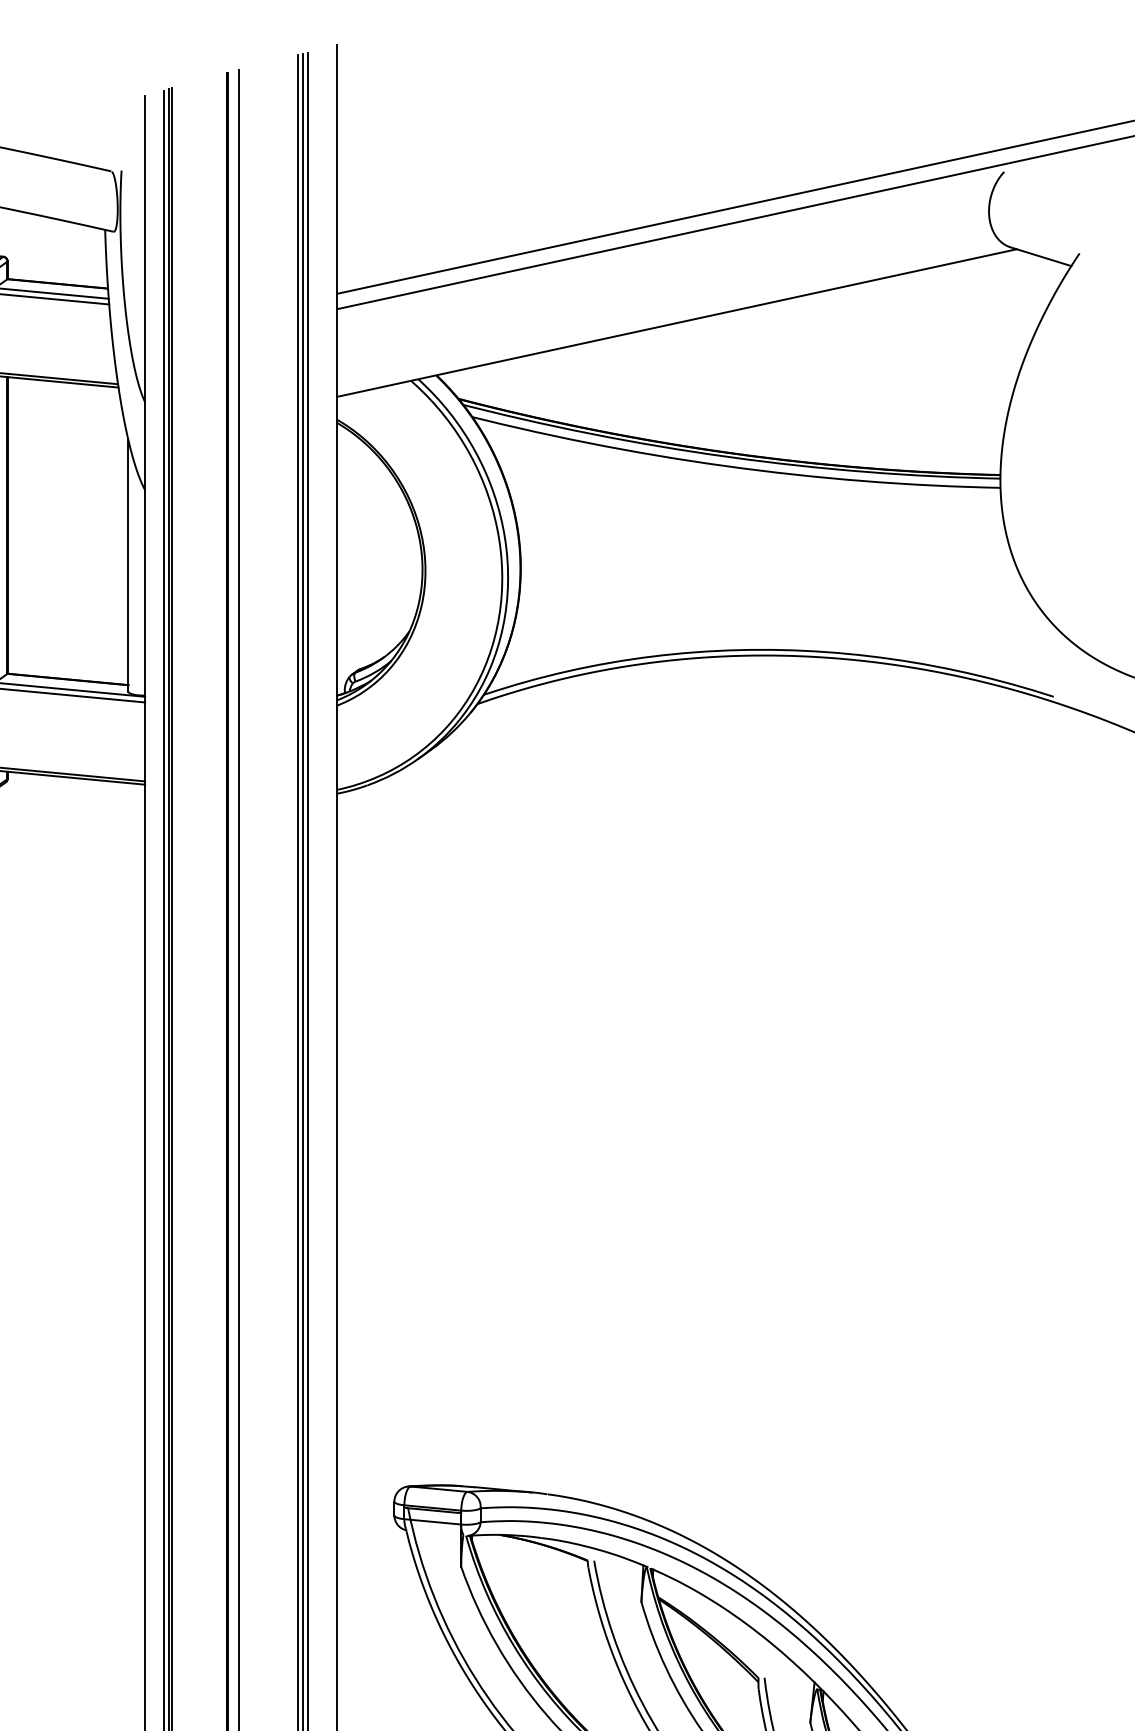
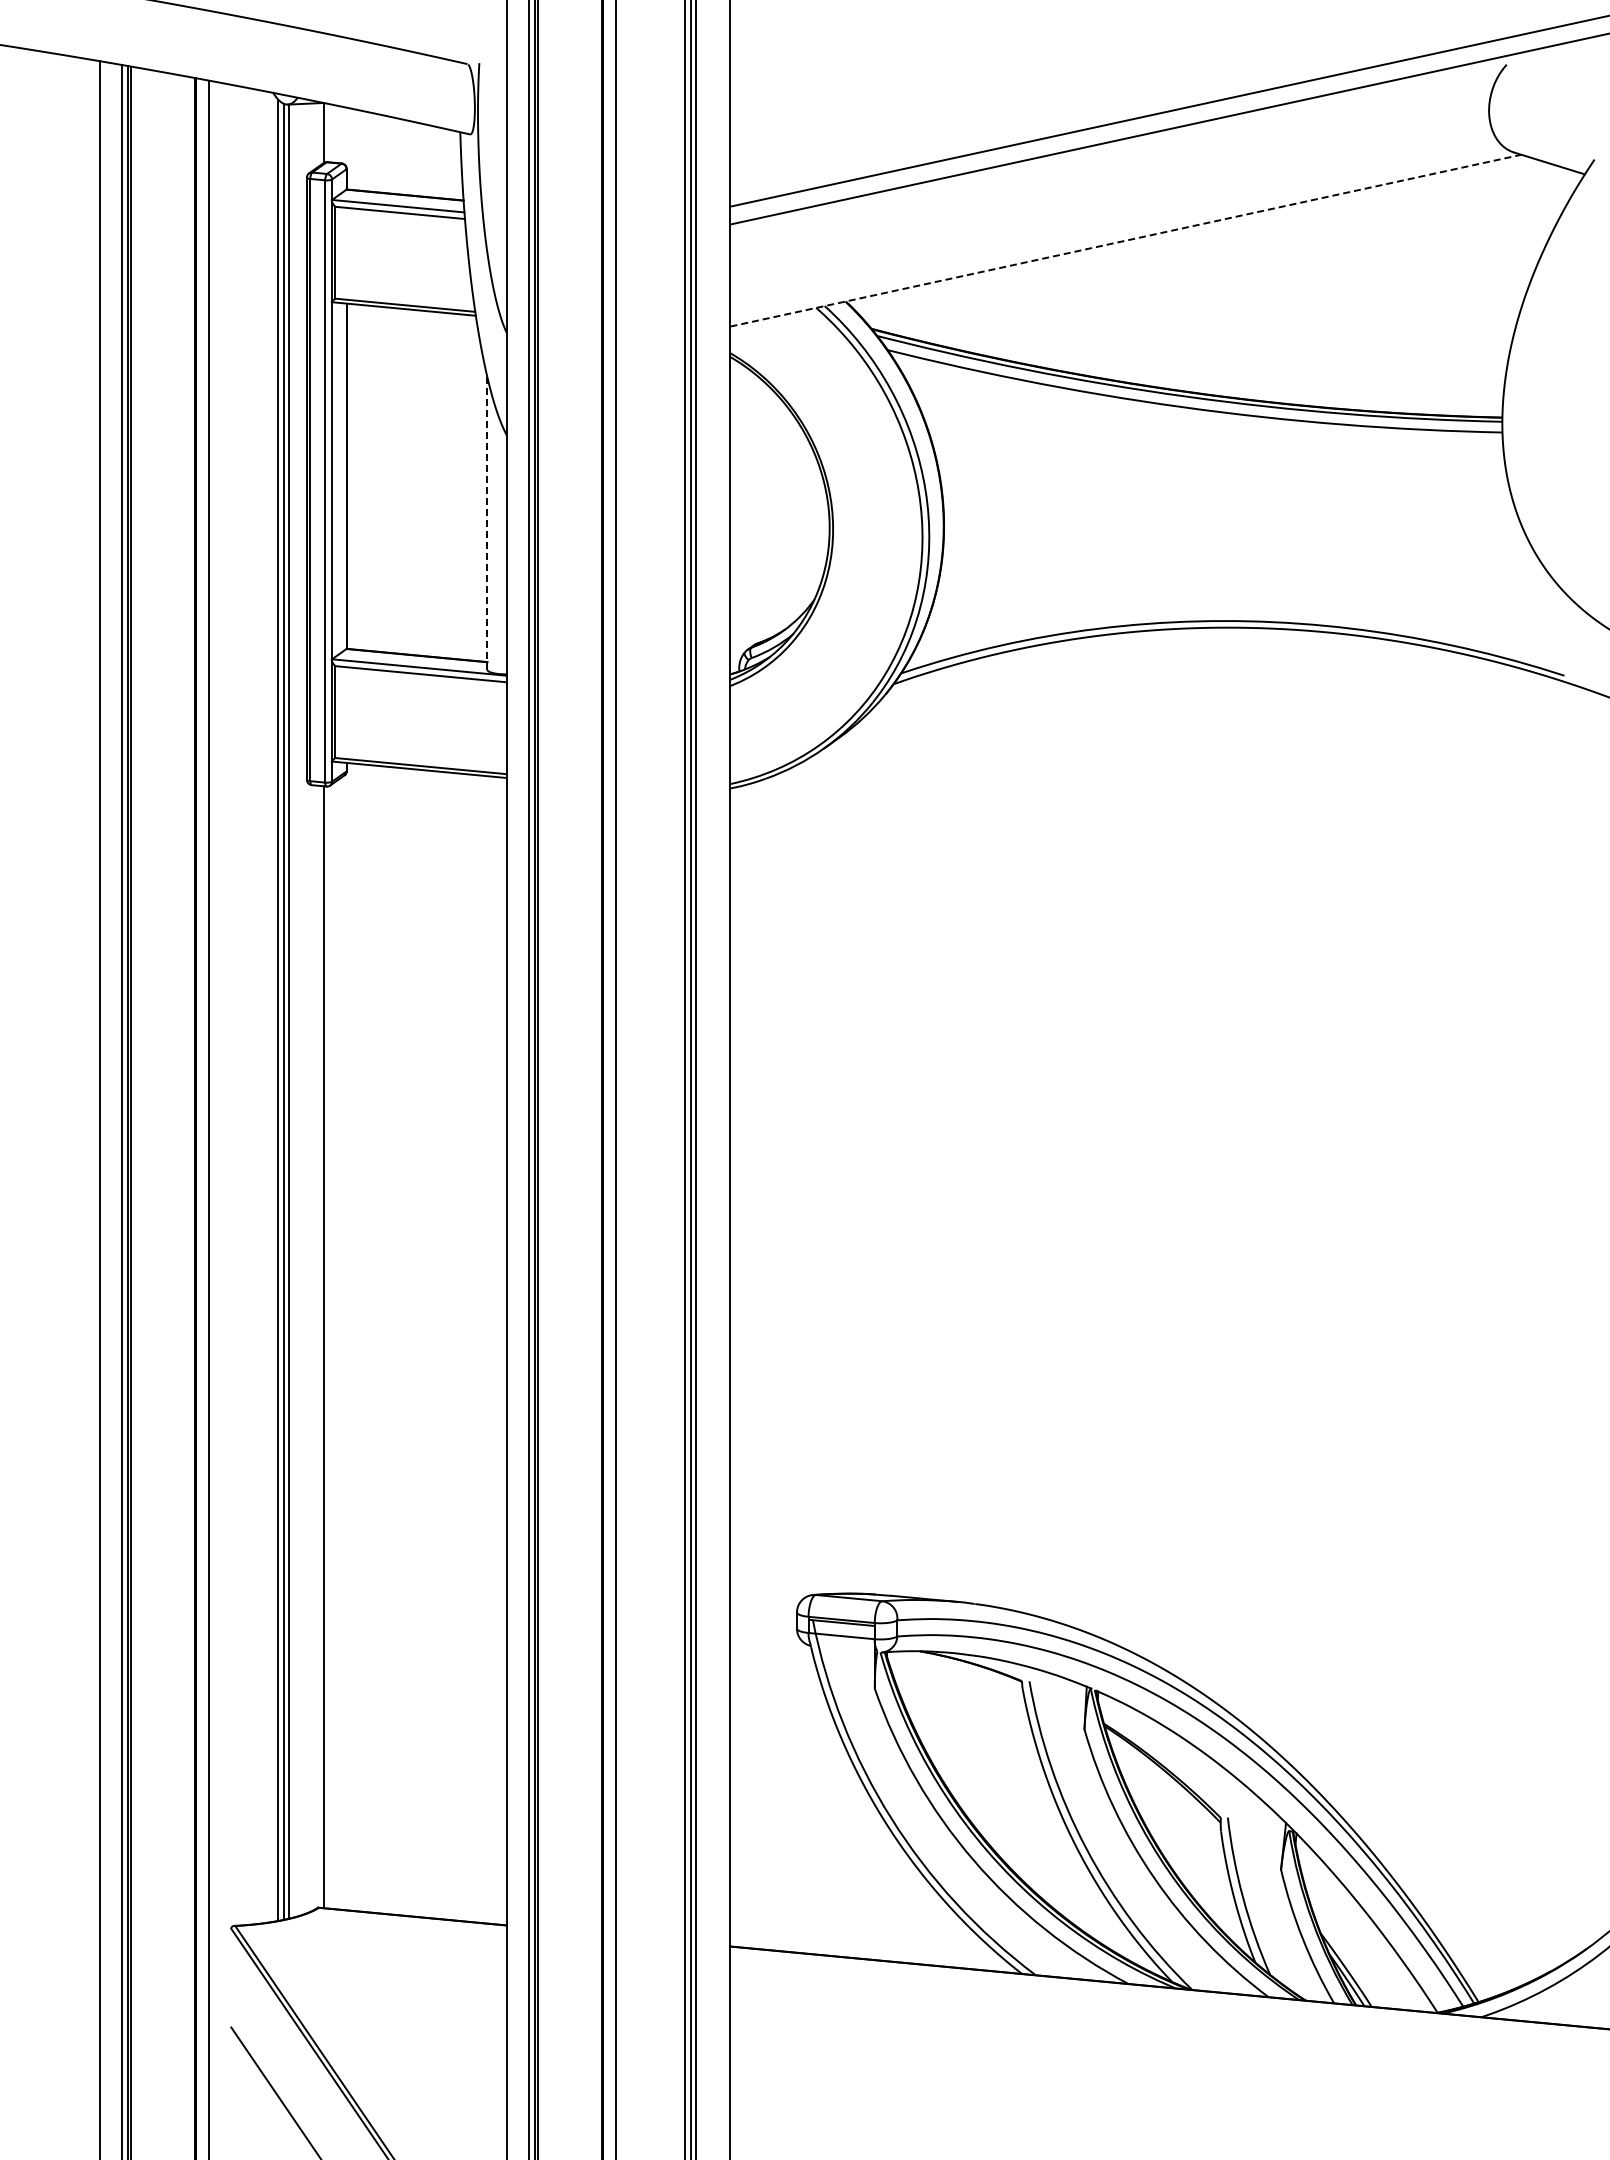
line: (676, 322) -> (1125, 240), solid -> dashed
line: (128, 566) -> (487, 523), solid -> dashed

